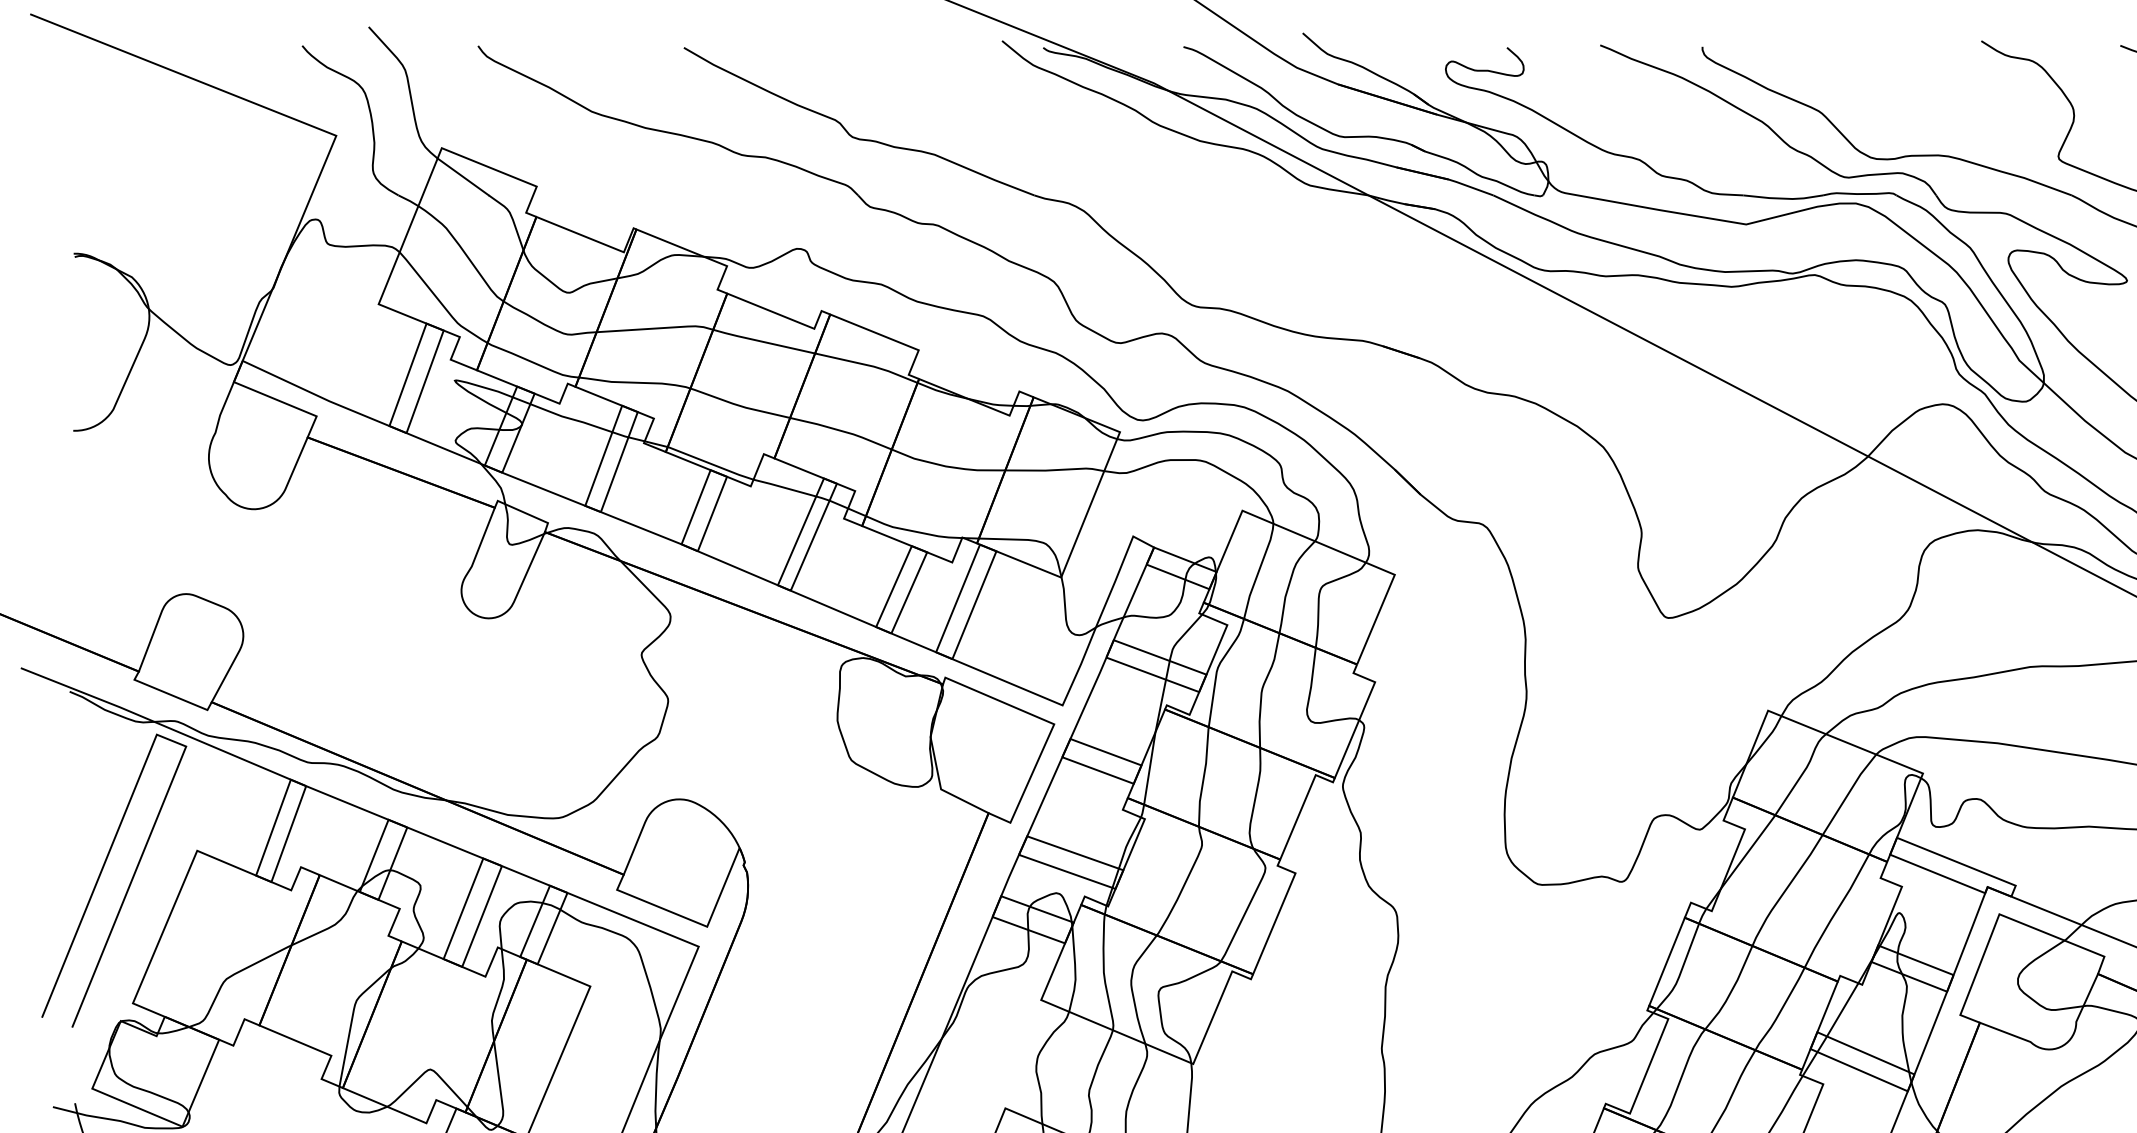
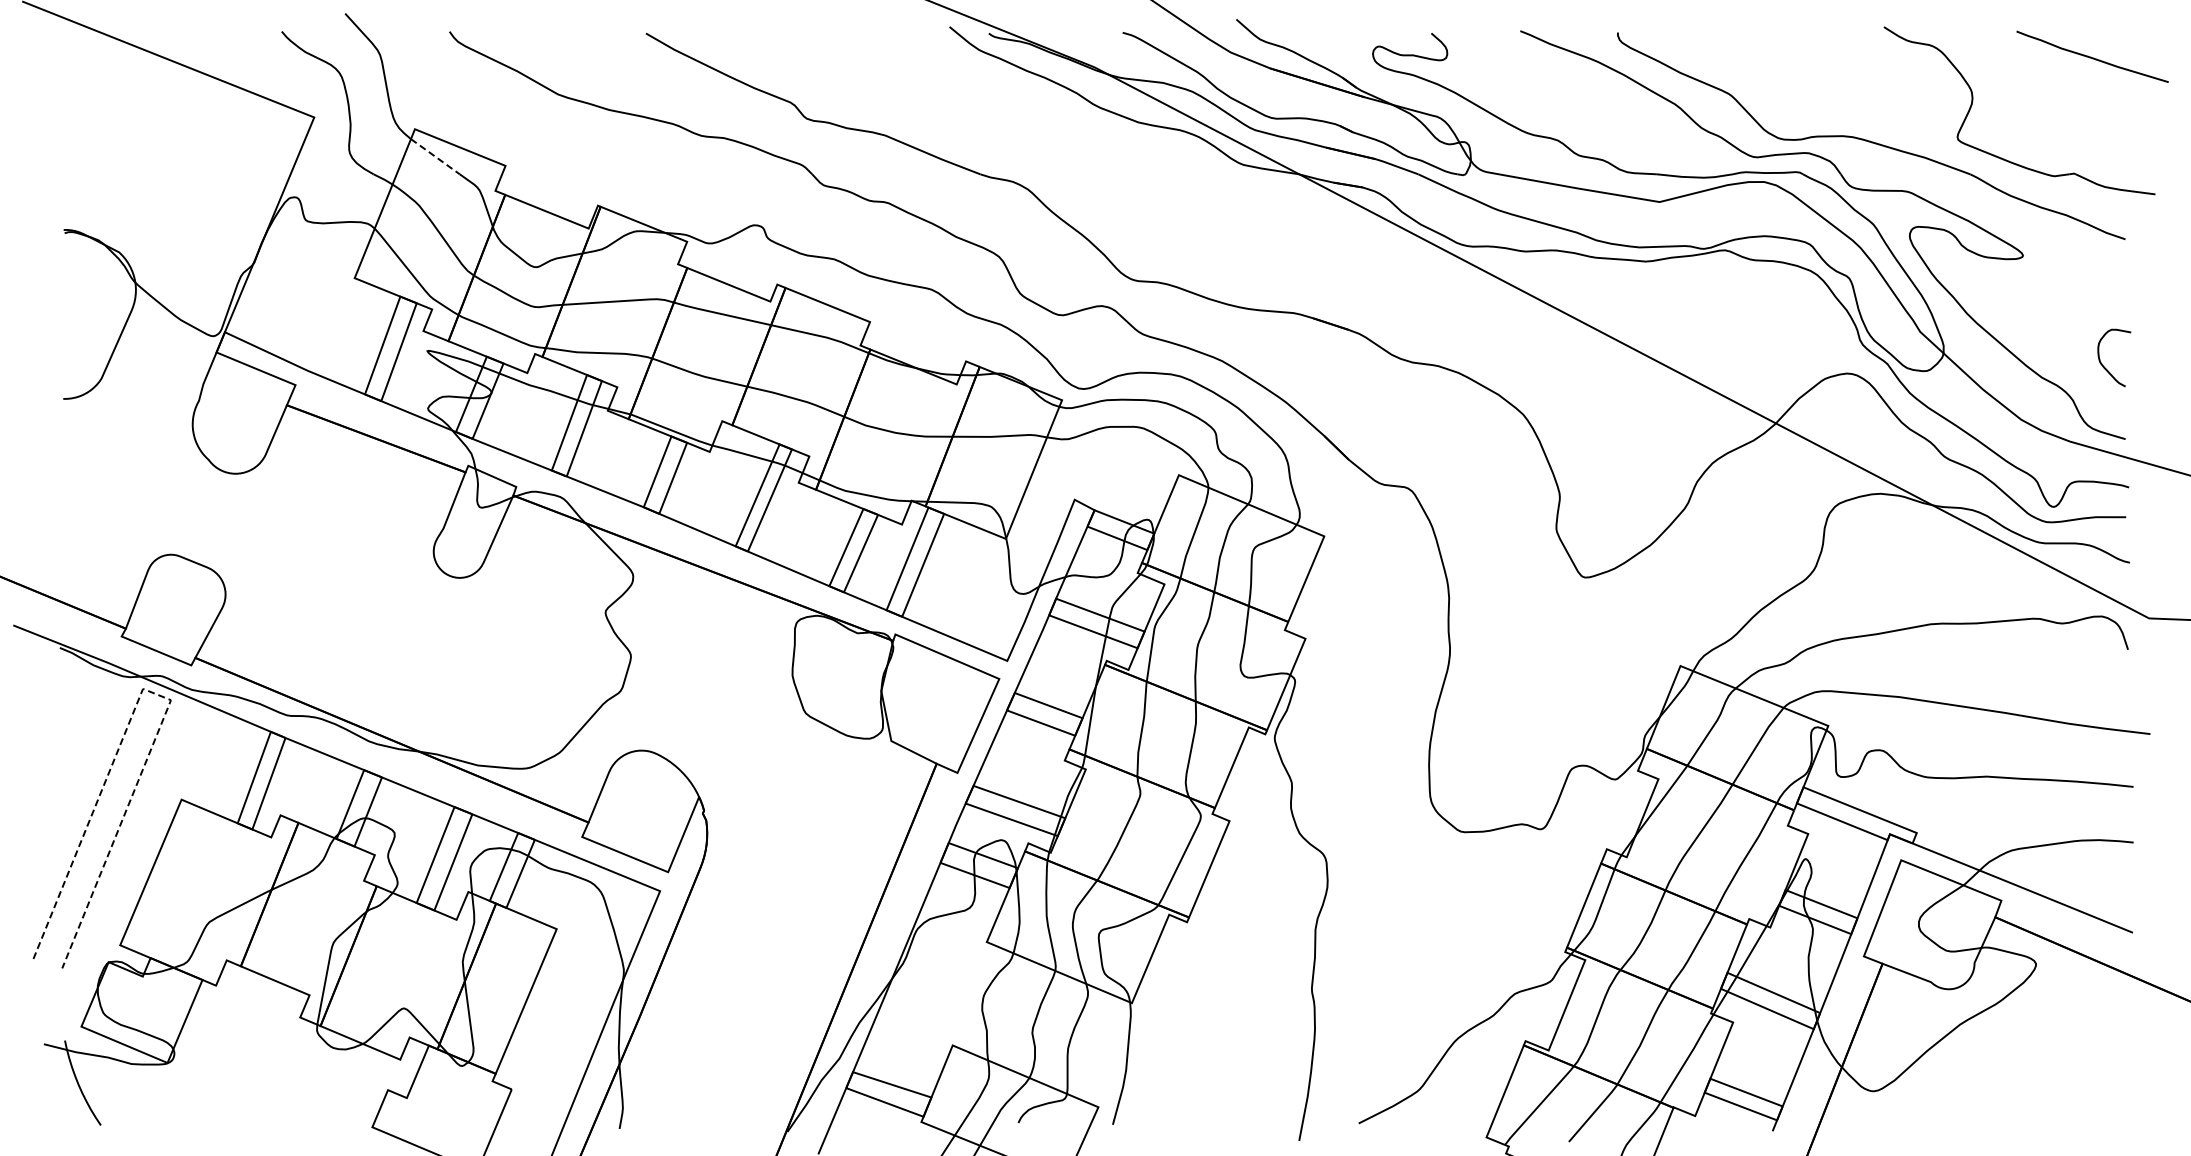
line: (463, 177) -> (435, 157), solid -> dashed
line: (170, 740) -> (156, 694), solid -> dashed

